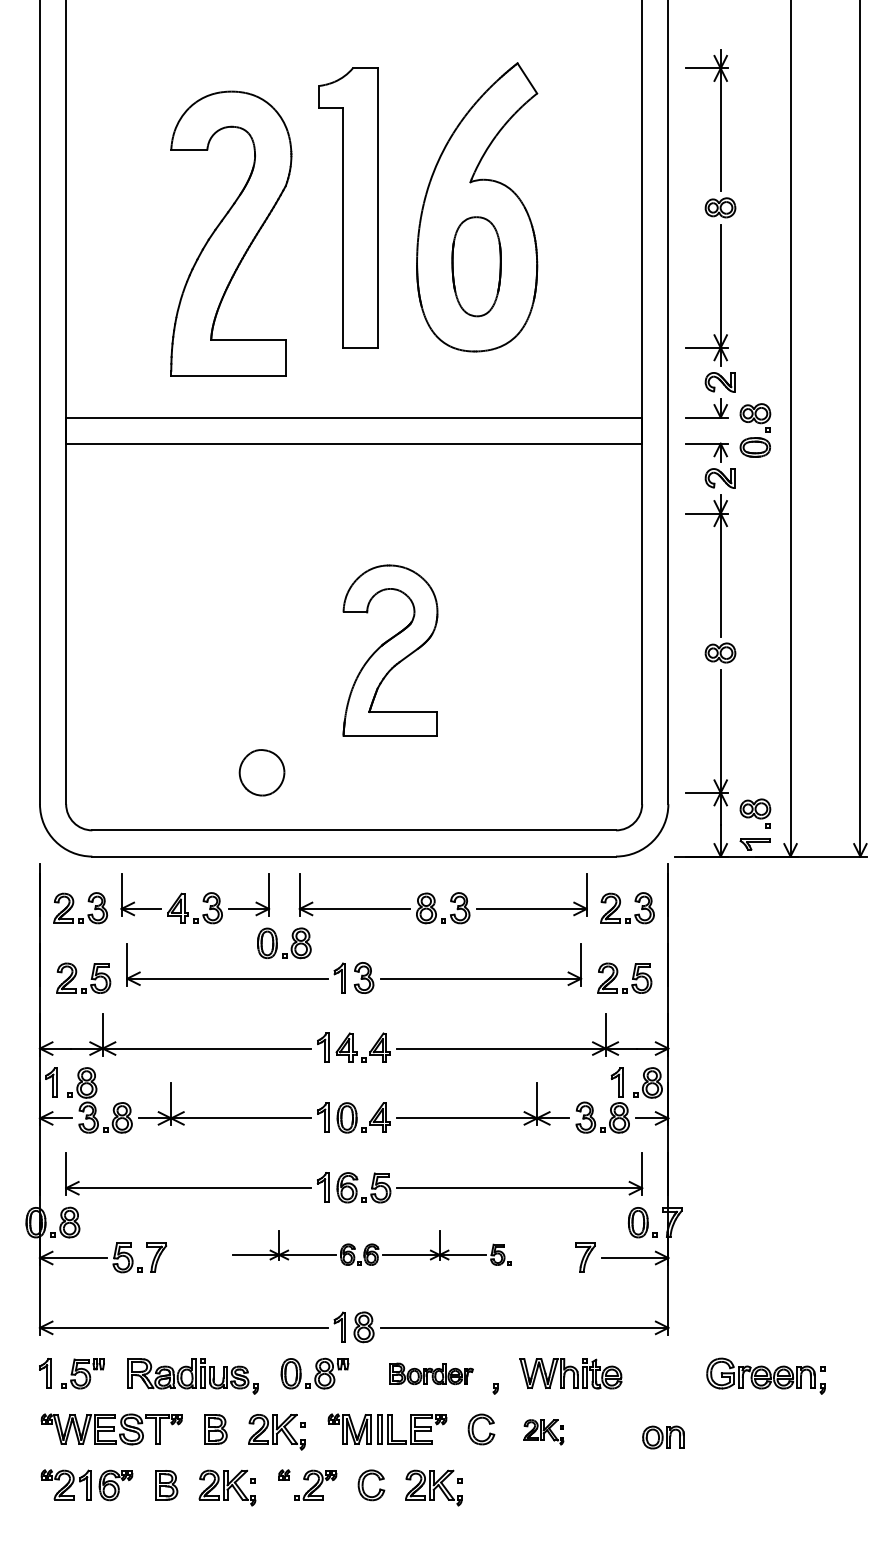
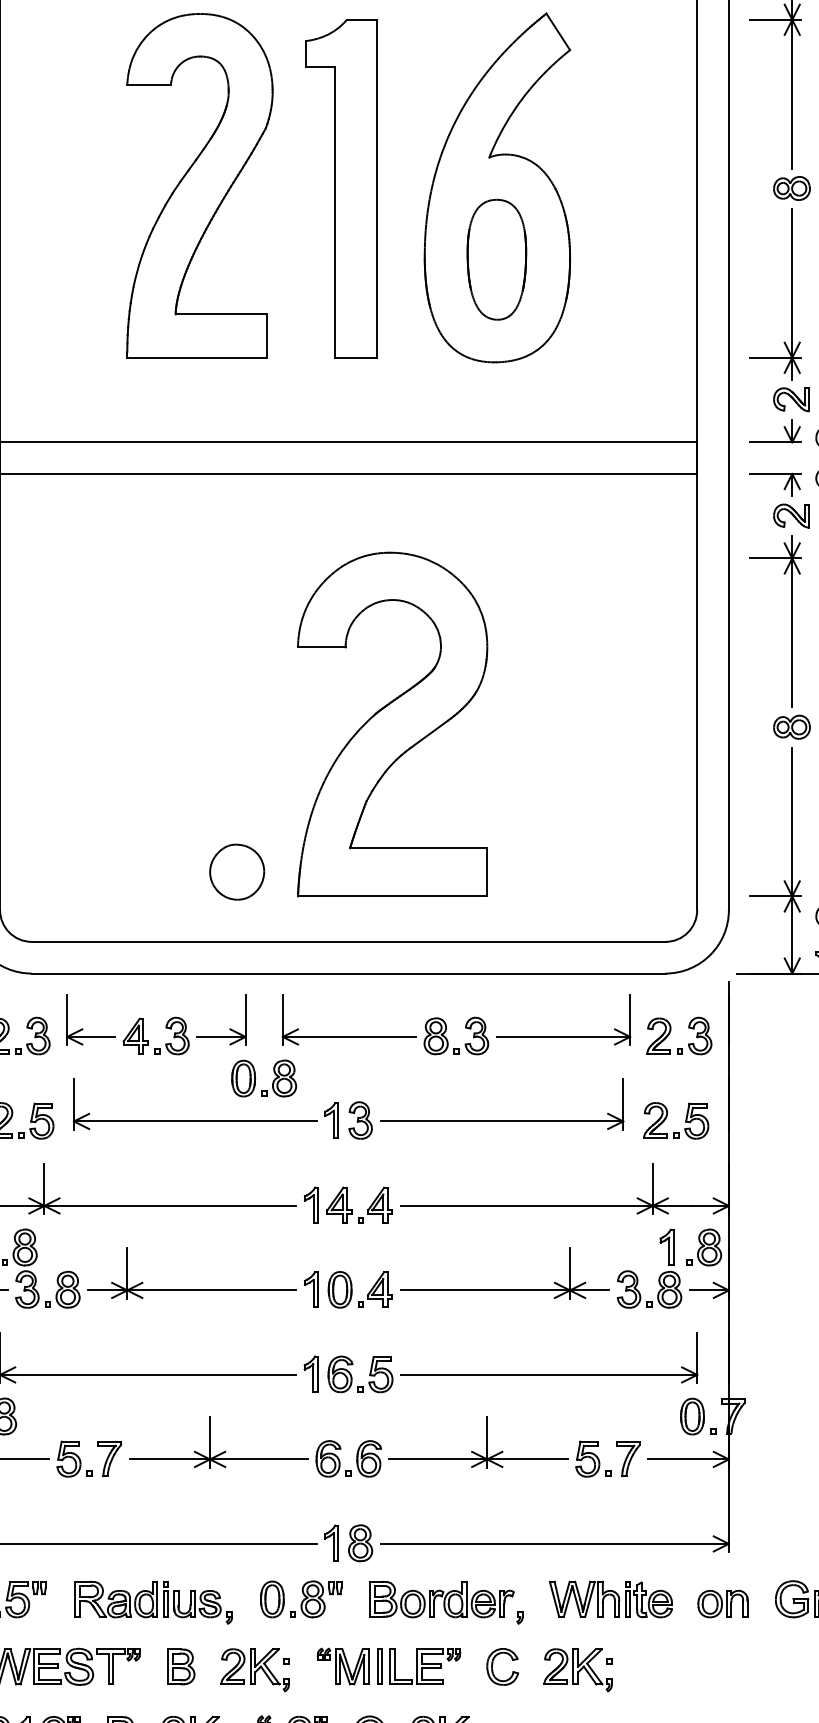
part: (231, 233) -> (200, 185), moved
part: (390, 650) -> (392, 724), size x1.67
part: (371, 1247) -> (369, 1446), size x1.43
part: (431, 1373) -> (442, 1599), size x1.43
part: (543, 1432) -> (577, 1670), size x1.43
part: (663, 1437) -> (722, 1604), moved

